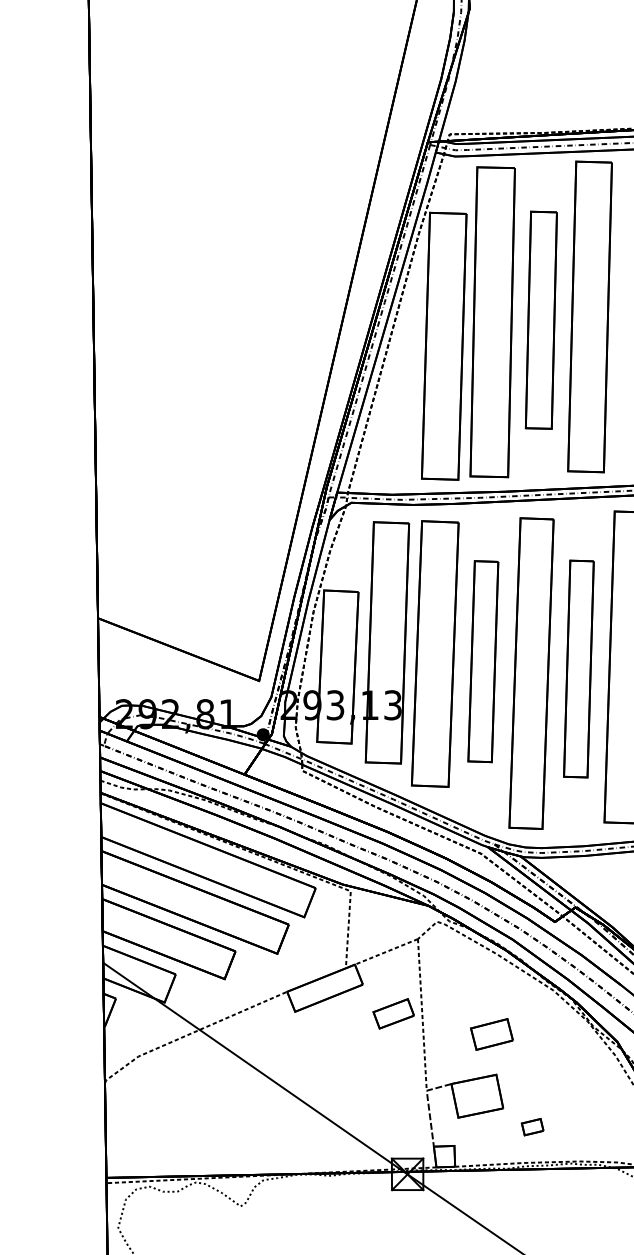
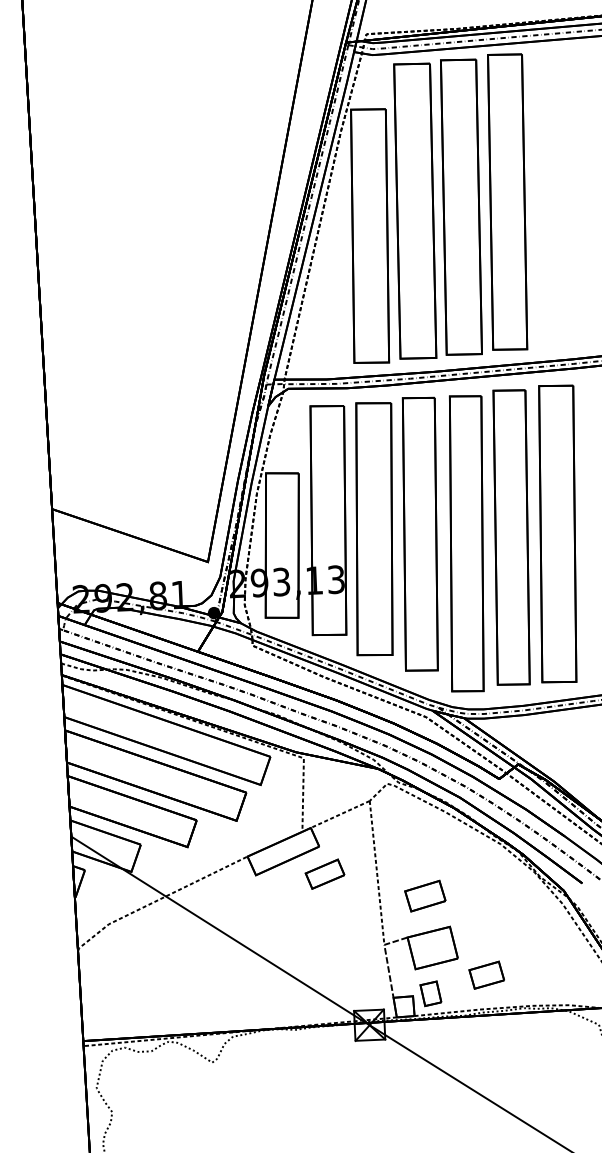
part: (541, 320) -> (461, 207), size x1.43
part: (483, 661) -> (420, 534), size x1.43
part: (578, 668) -> (511, 536), size x1.43
part: (393, 1013) -> (324, 873), moved
part: (491, 1034) -> (424, 896), moved
part: (532, 1126) -> (486, 974), size x1.67
part: (472, 1143) -> (430, 993), added

